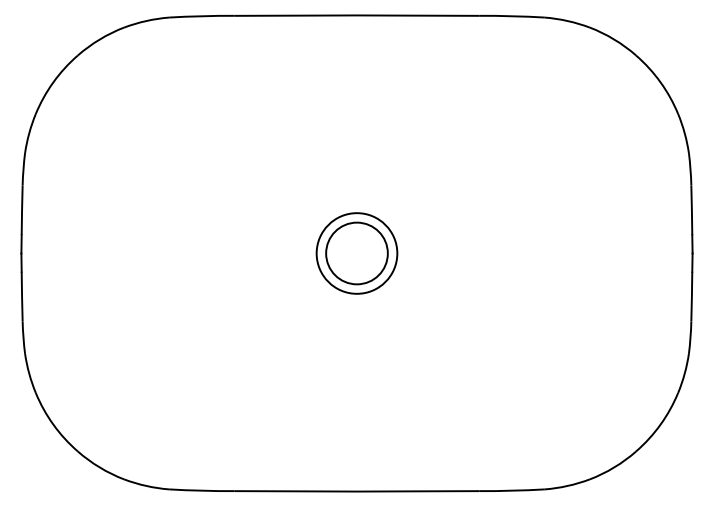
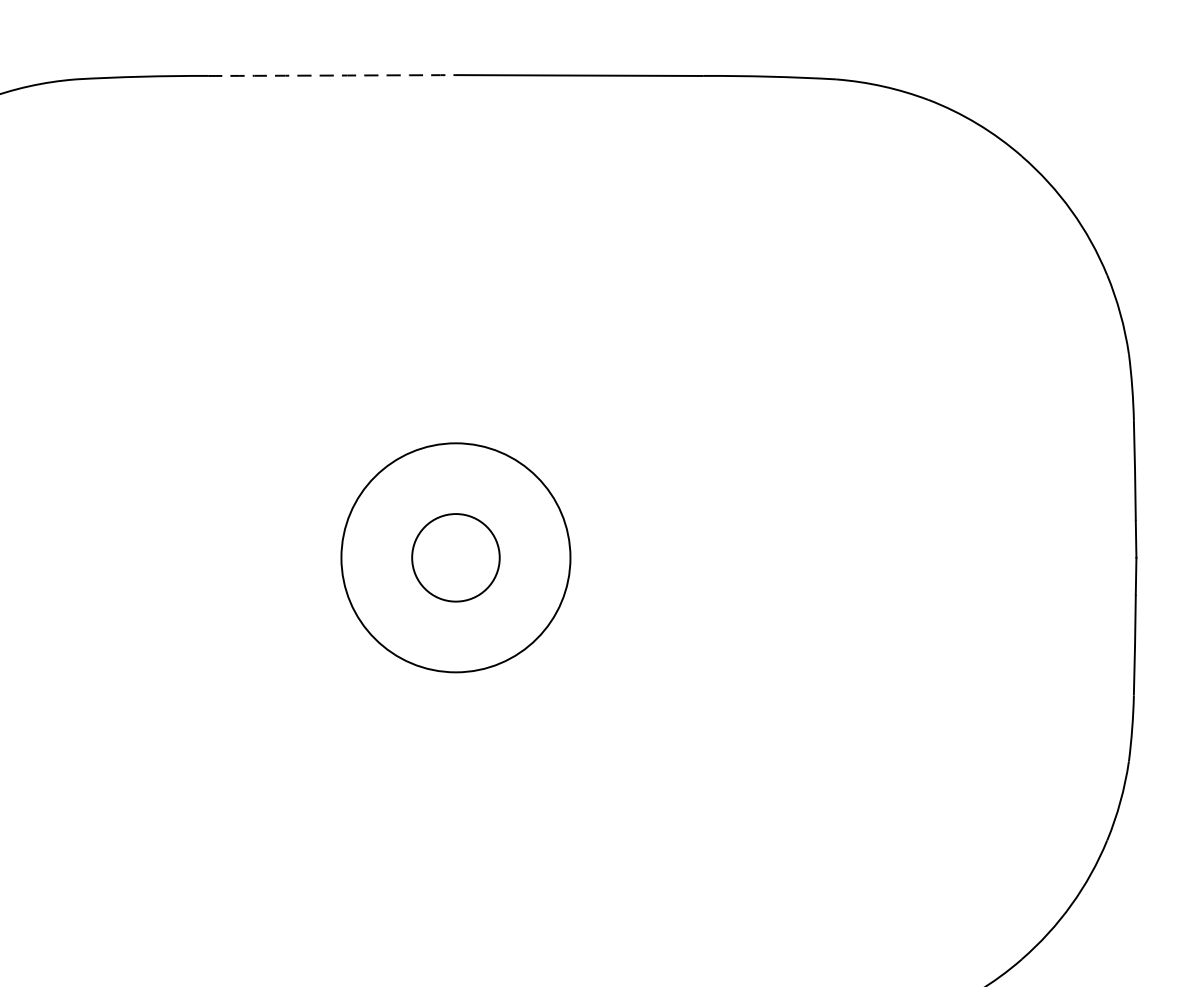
arc: (295, 15) -> (331, 75), solid -> dashed
circle: (356, 253) -> (454, 557), size x0.7
circle: (356, 253) -> (454, 557), size x1.4

